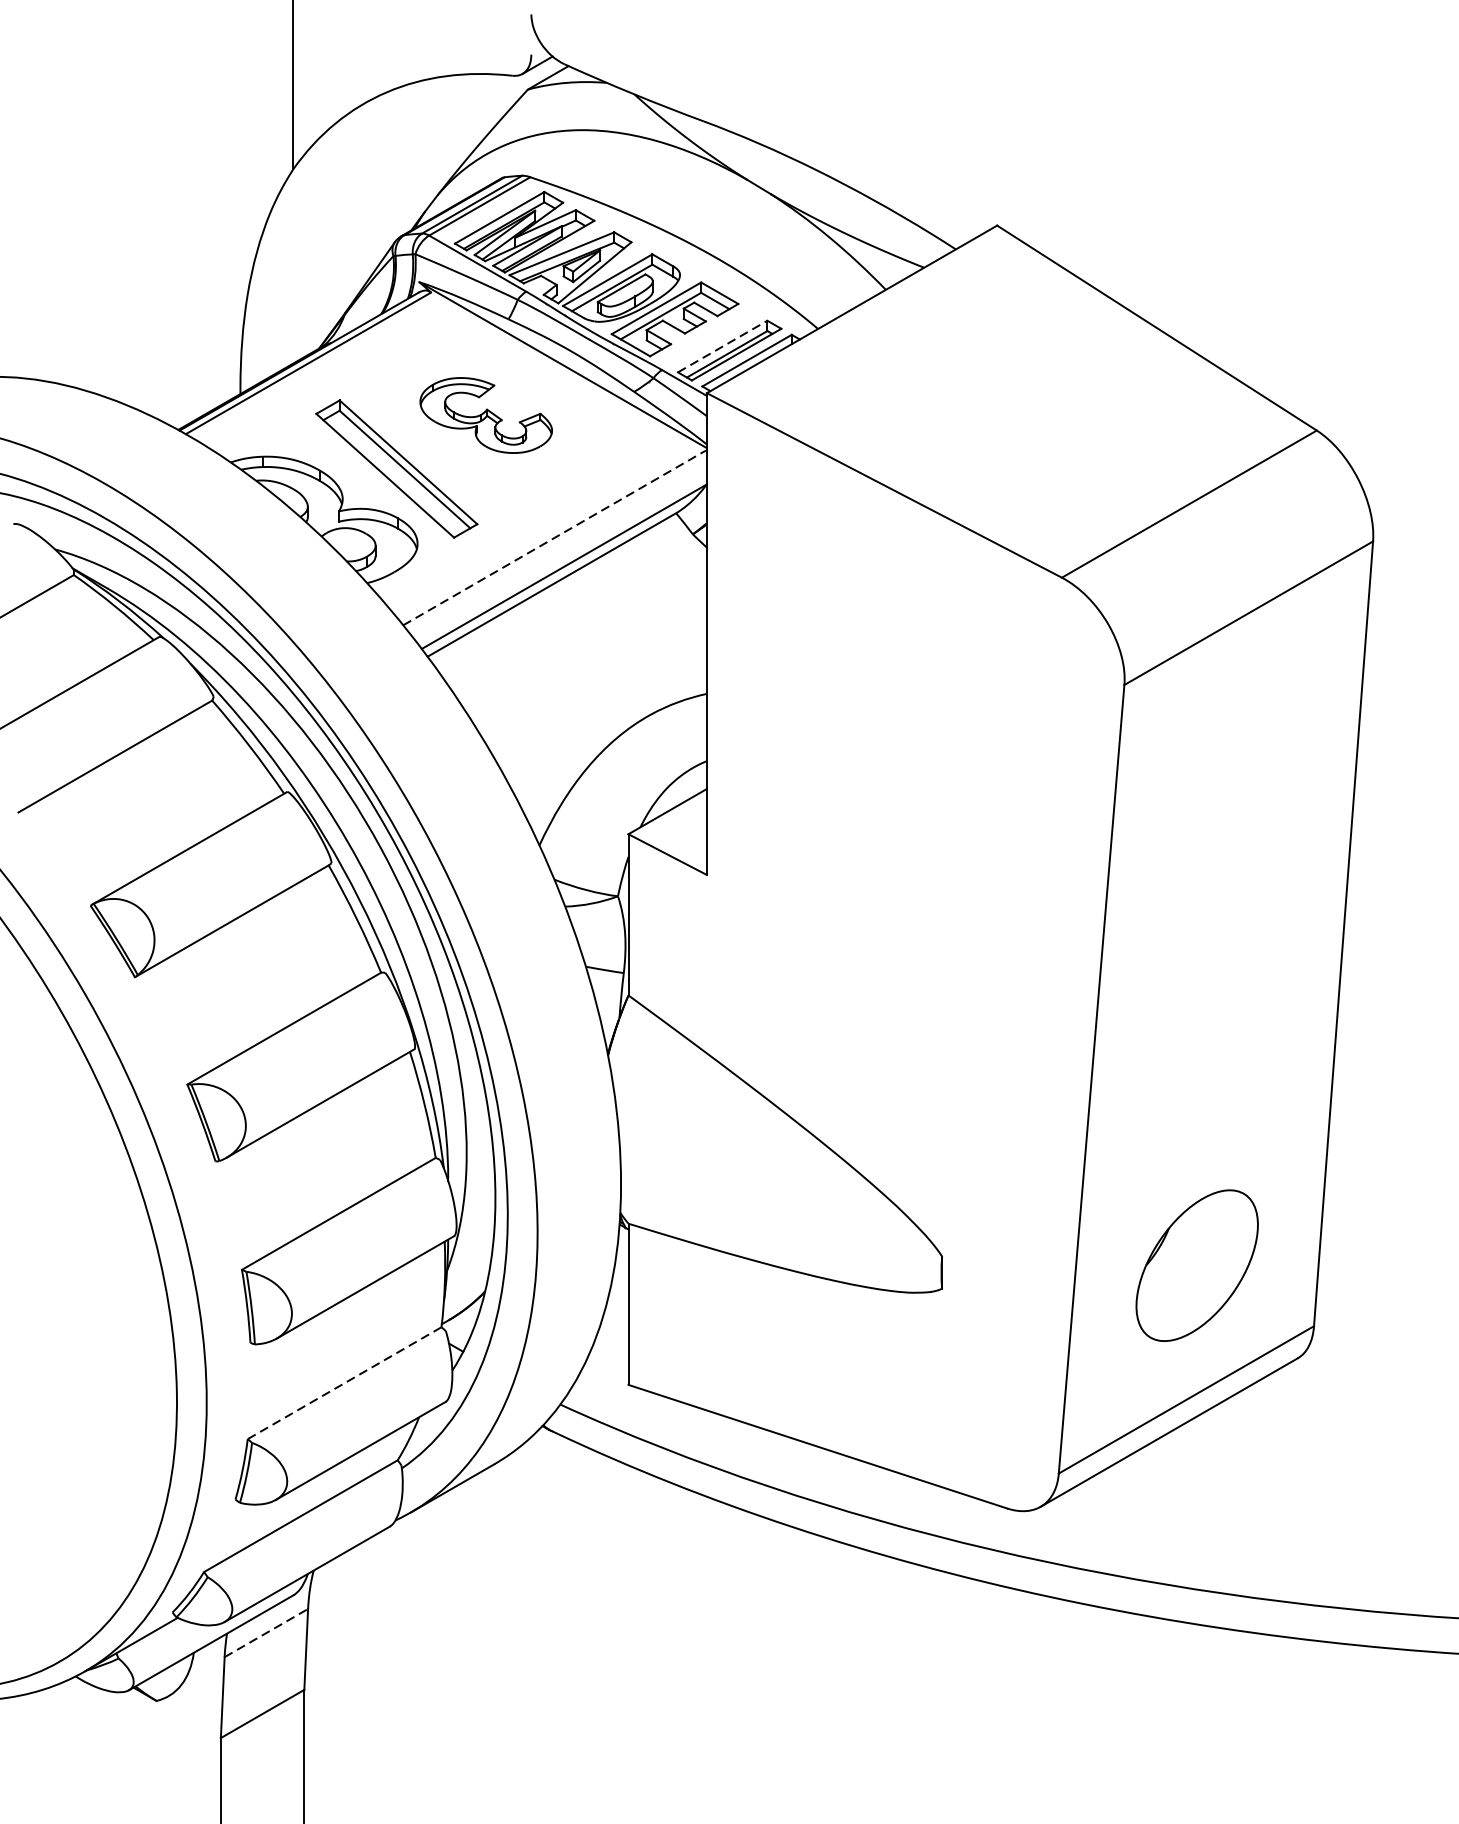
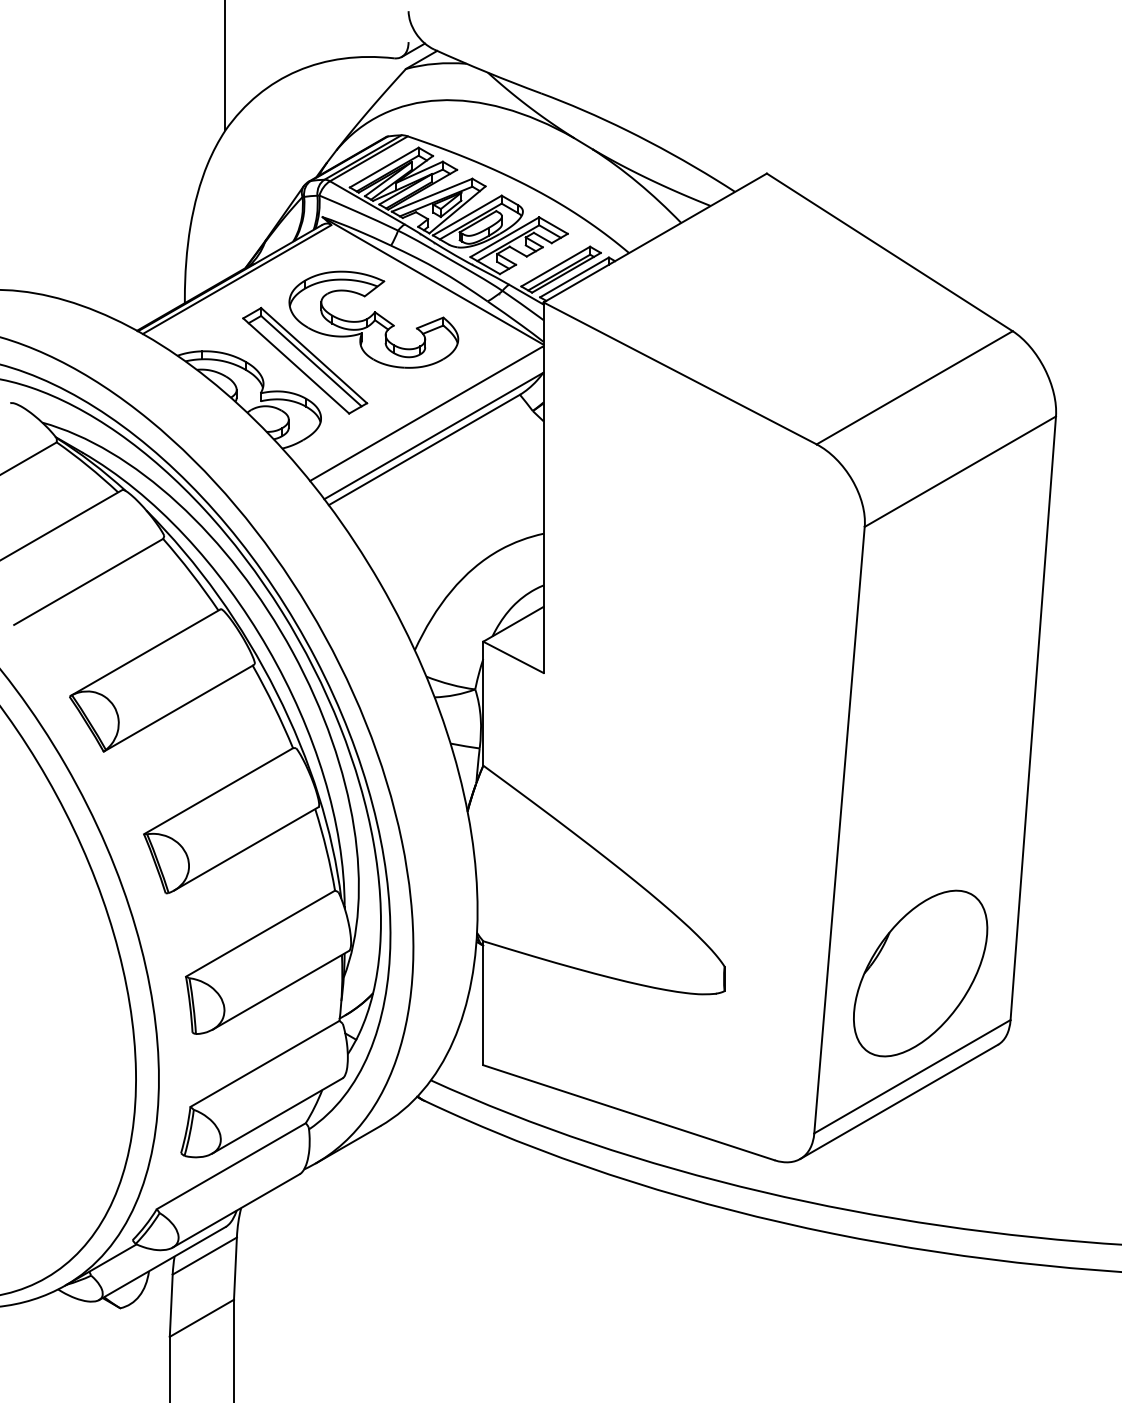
line: (722, 346) -> (555, 266), dashed -> solid
part: (485, 415) -> (373, 319), size x1.67
line: (554, 537) -> (426, 413), dashed -> solid
part: (1196, 1265) -> (920, 973), size x1.43
line: (343, 1383) -> (264, 1064), dashed -> solid
line: (267, 1632) -> (205, 1255), dashed -> solid

